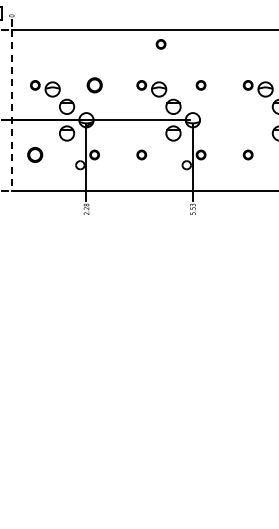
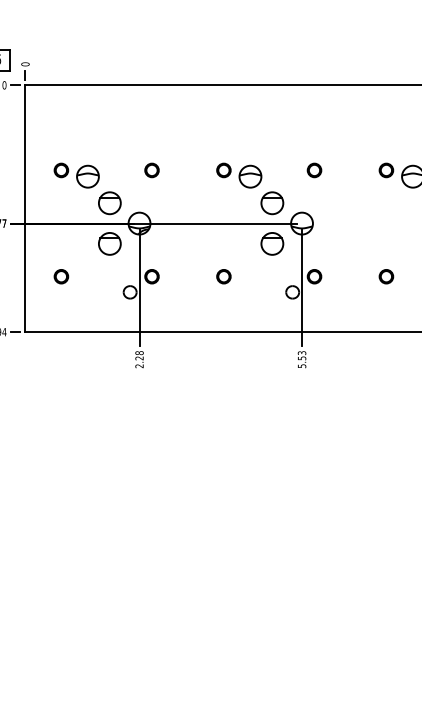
part: (160, 44) -> (252, 108), removed
part: (94, 85) -> (151, 170), size x0.62
line: (11, 110) -> (25, 208), dashed -> solid
part: (35, 154) -> (61, 275), size x0.62

